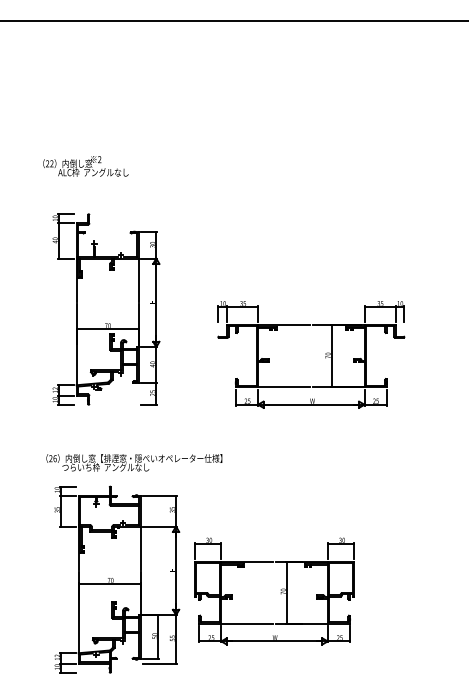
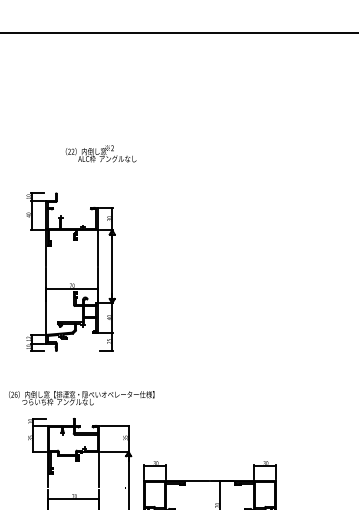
text: (85, 166) -> (100, 153), moved
part: (325, 354) -> (252, 309), removed
text: (134, 462) -> (81, 397), moved

